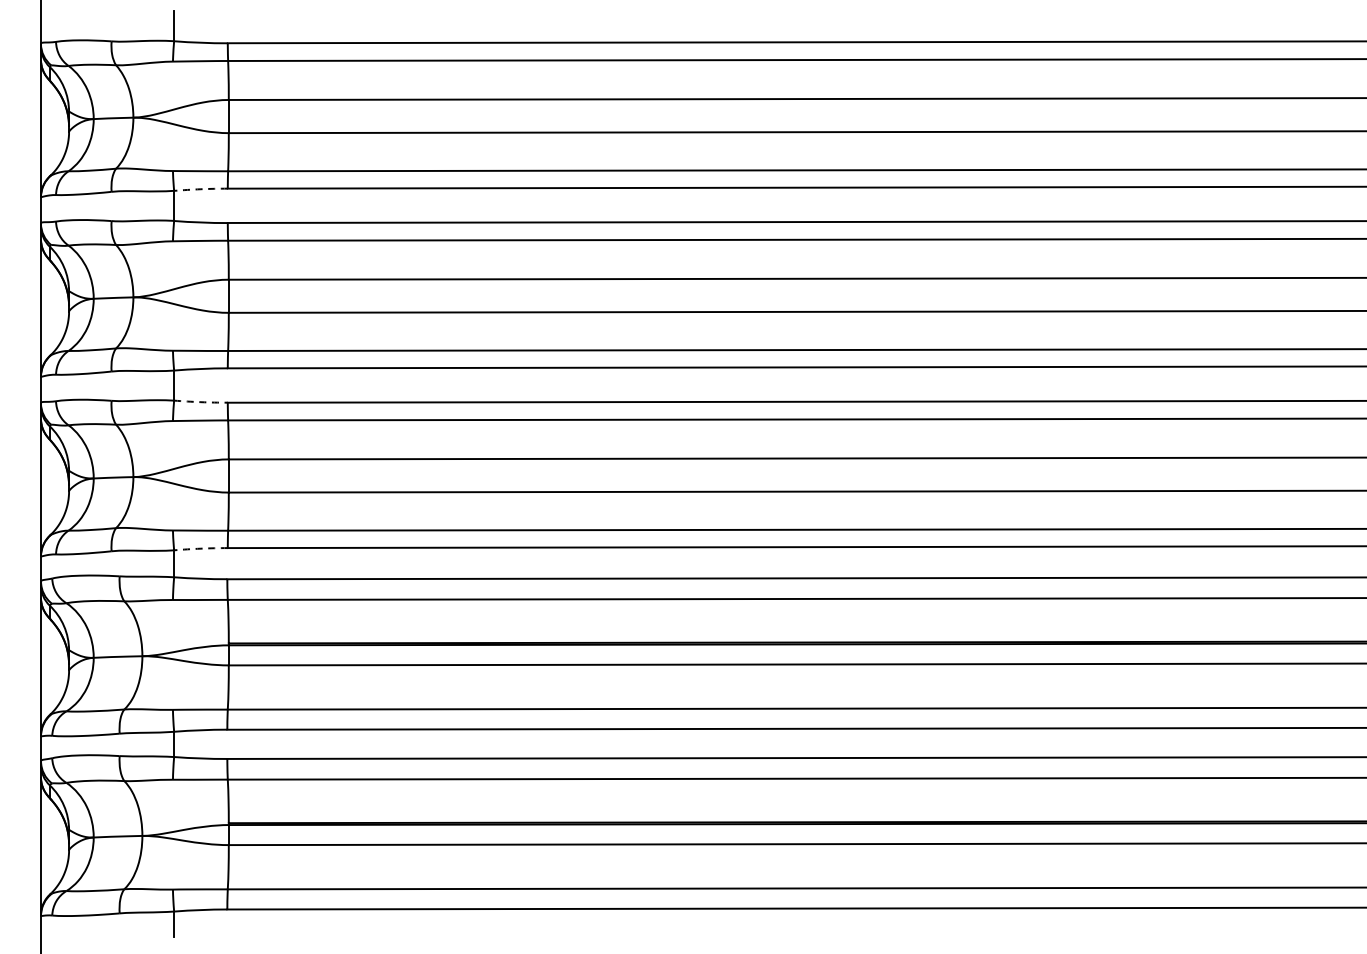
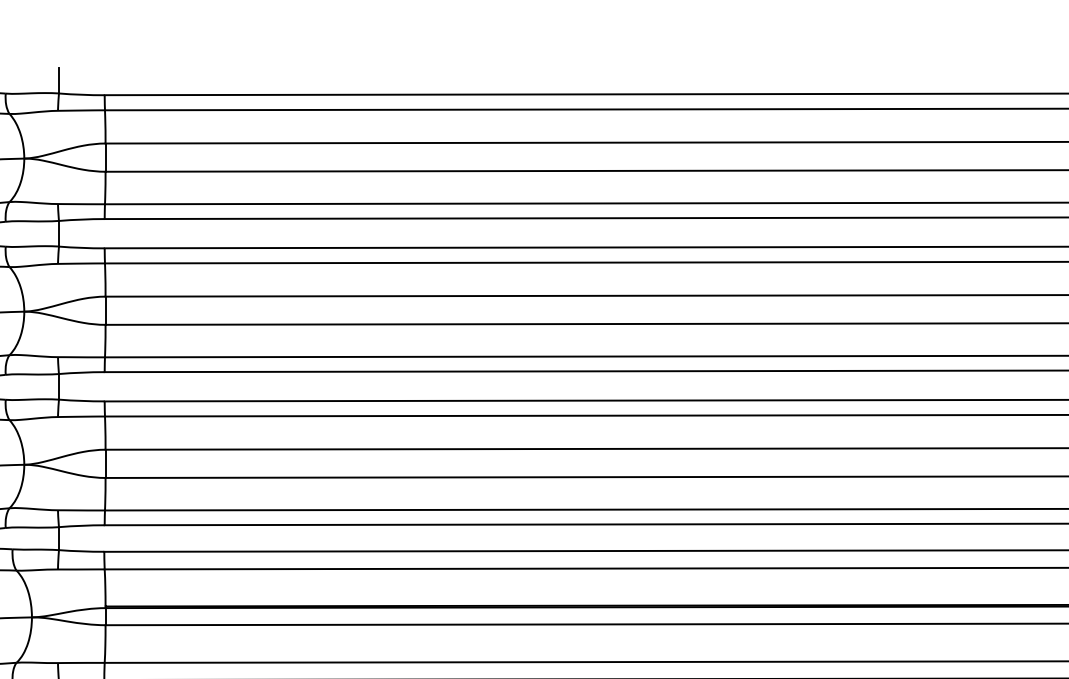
arc: (200, 189) -> (81, 219), dashed -> solid
arc: (200, 402) -> (81, 401), dashed -> solid
arc: (200, 548) -> (81, 525), dashed -> solid

